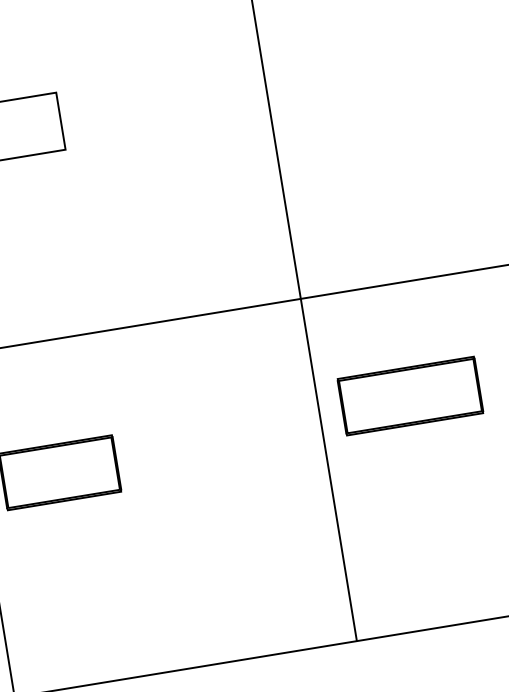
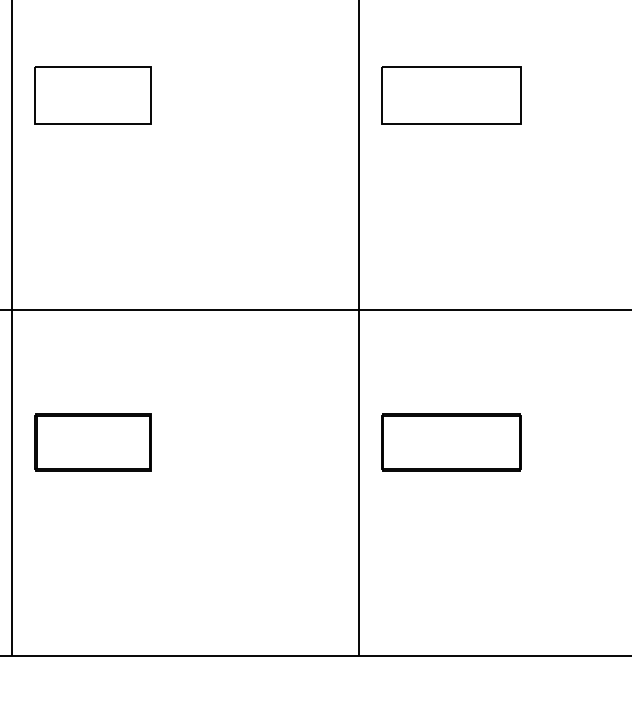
part: (357, 72) -> (451, 95), added
part: (410, 396) -> (451, 442), moved

